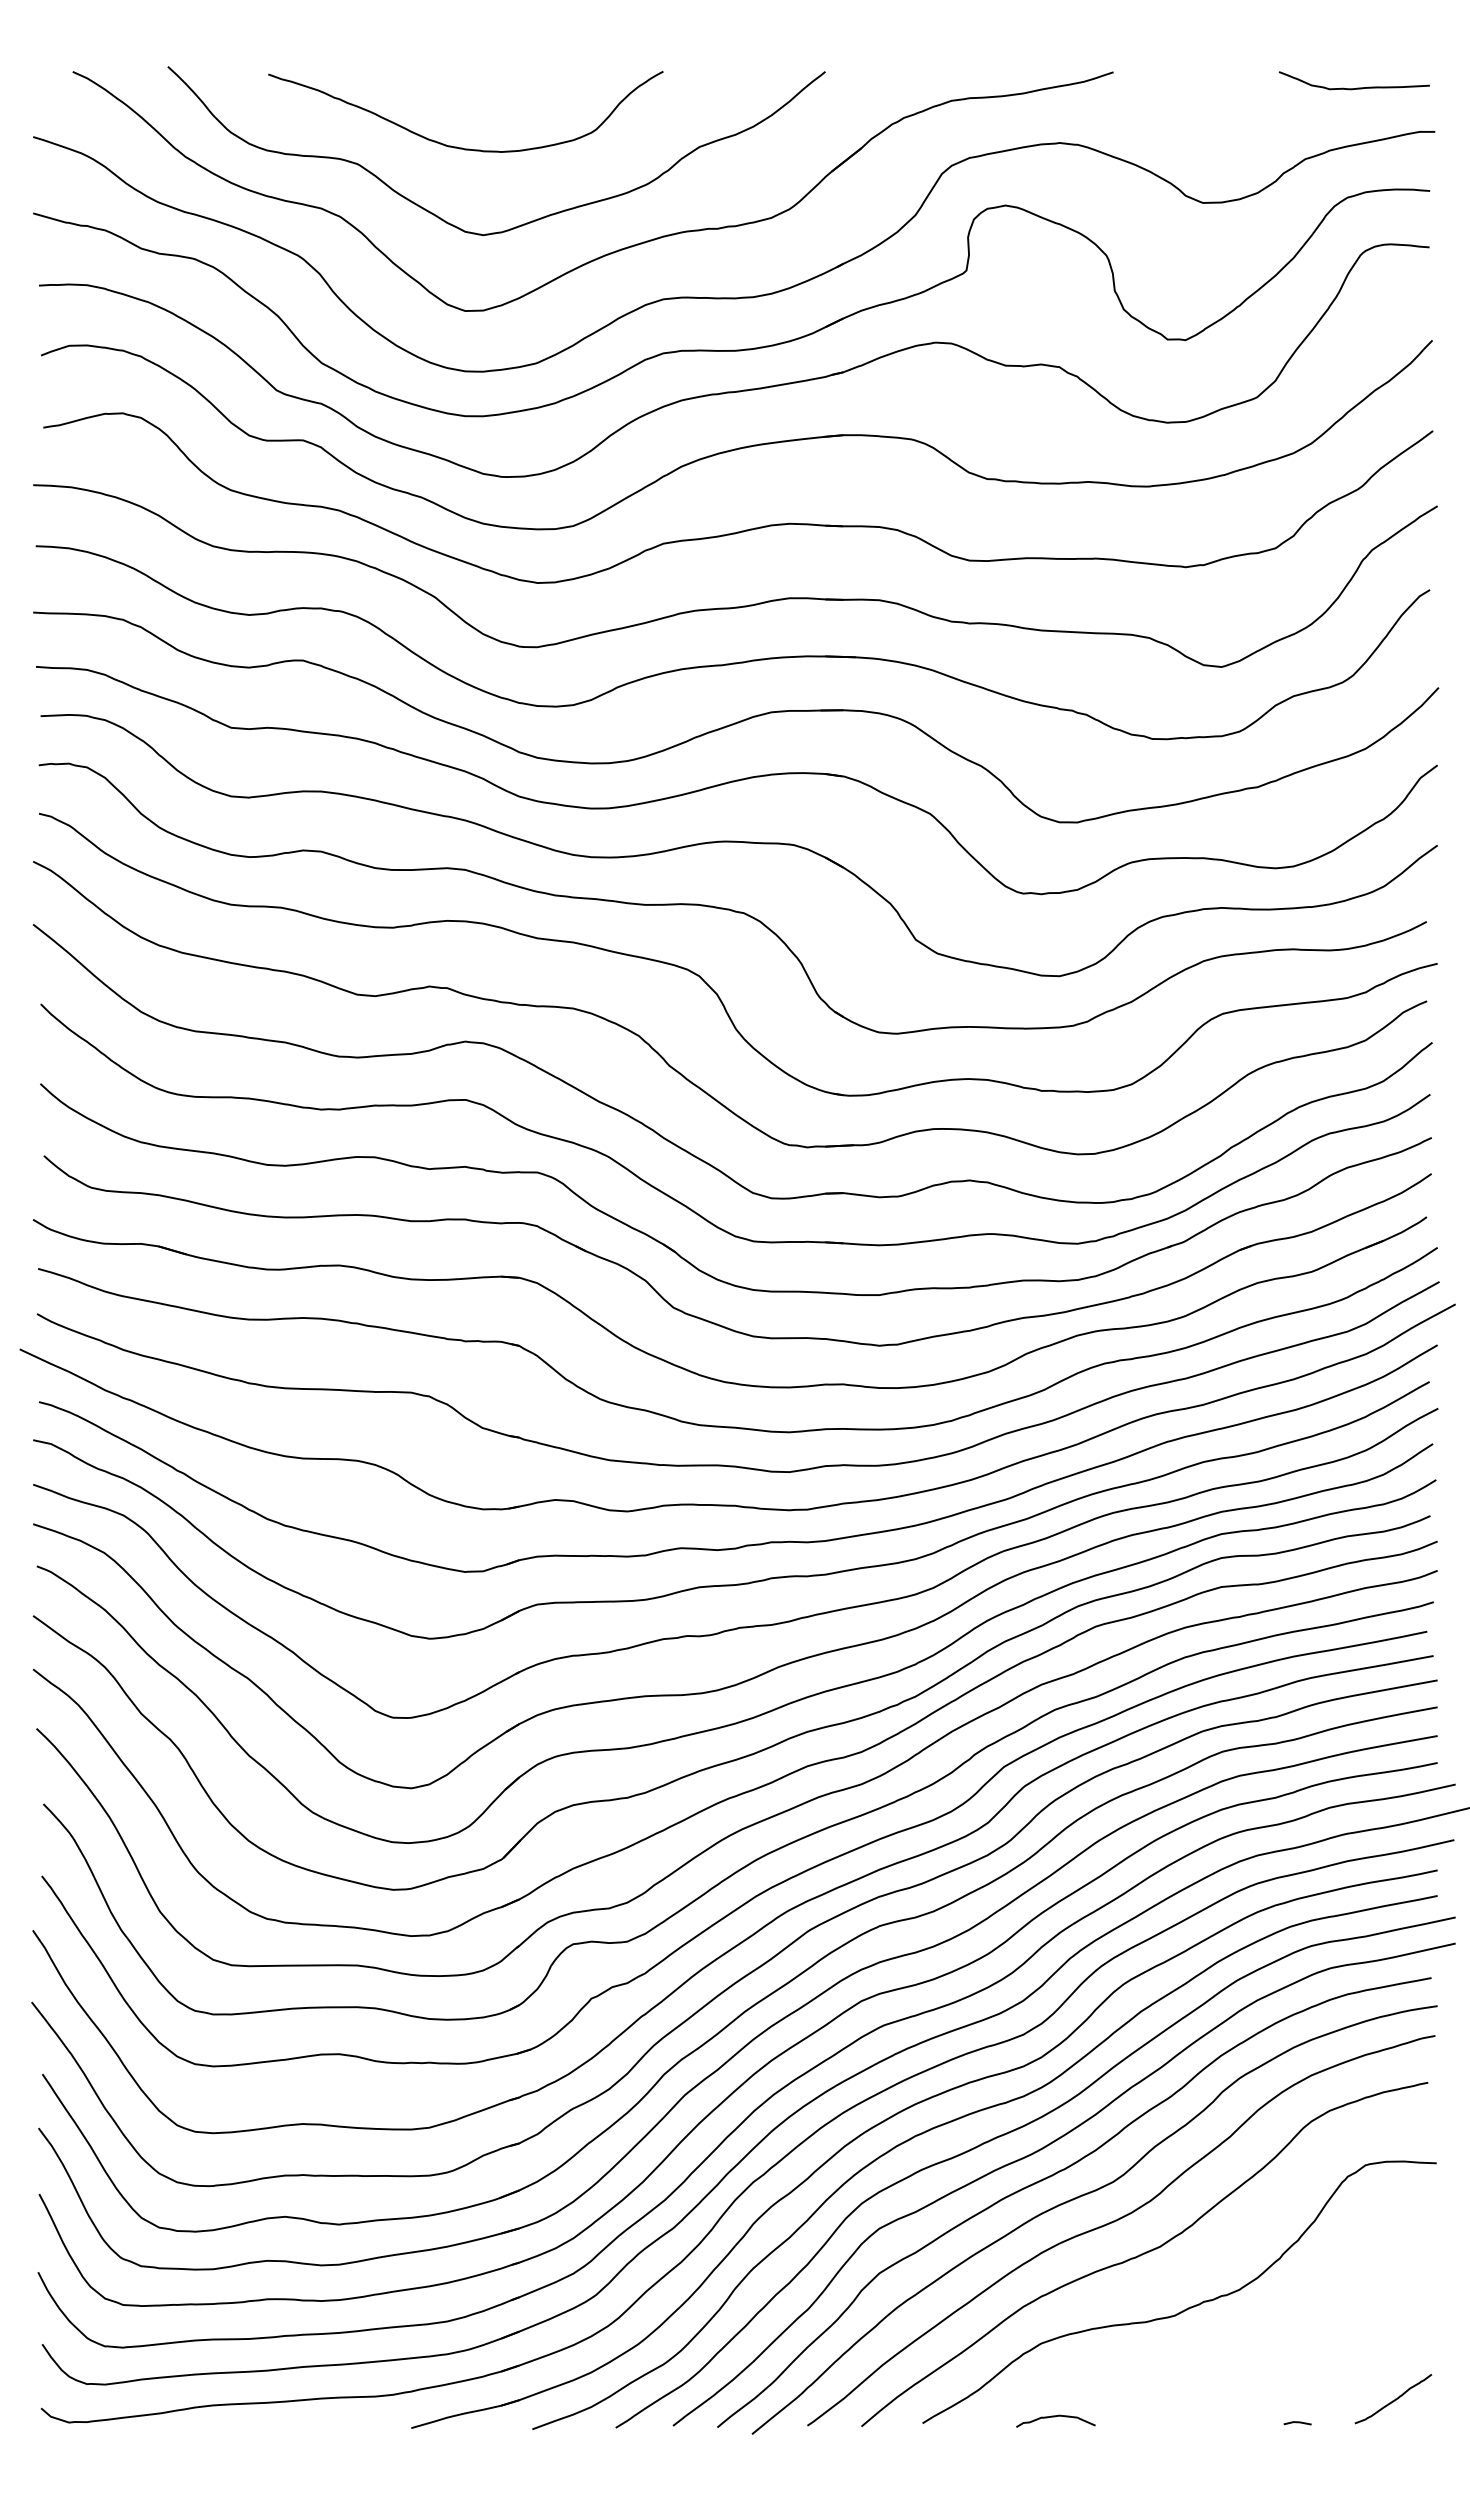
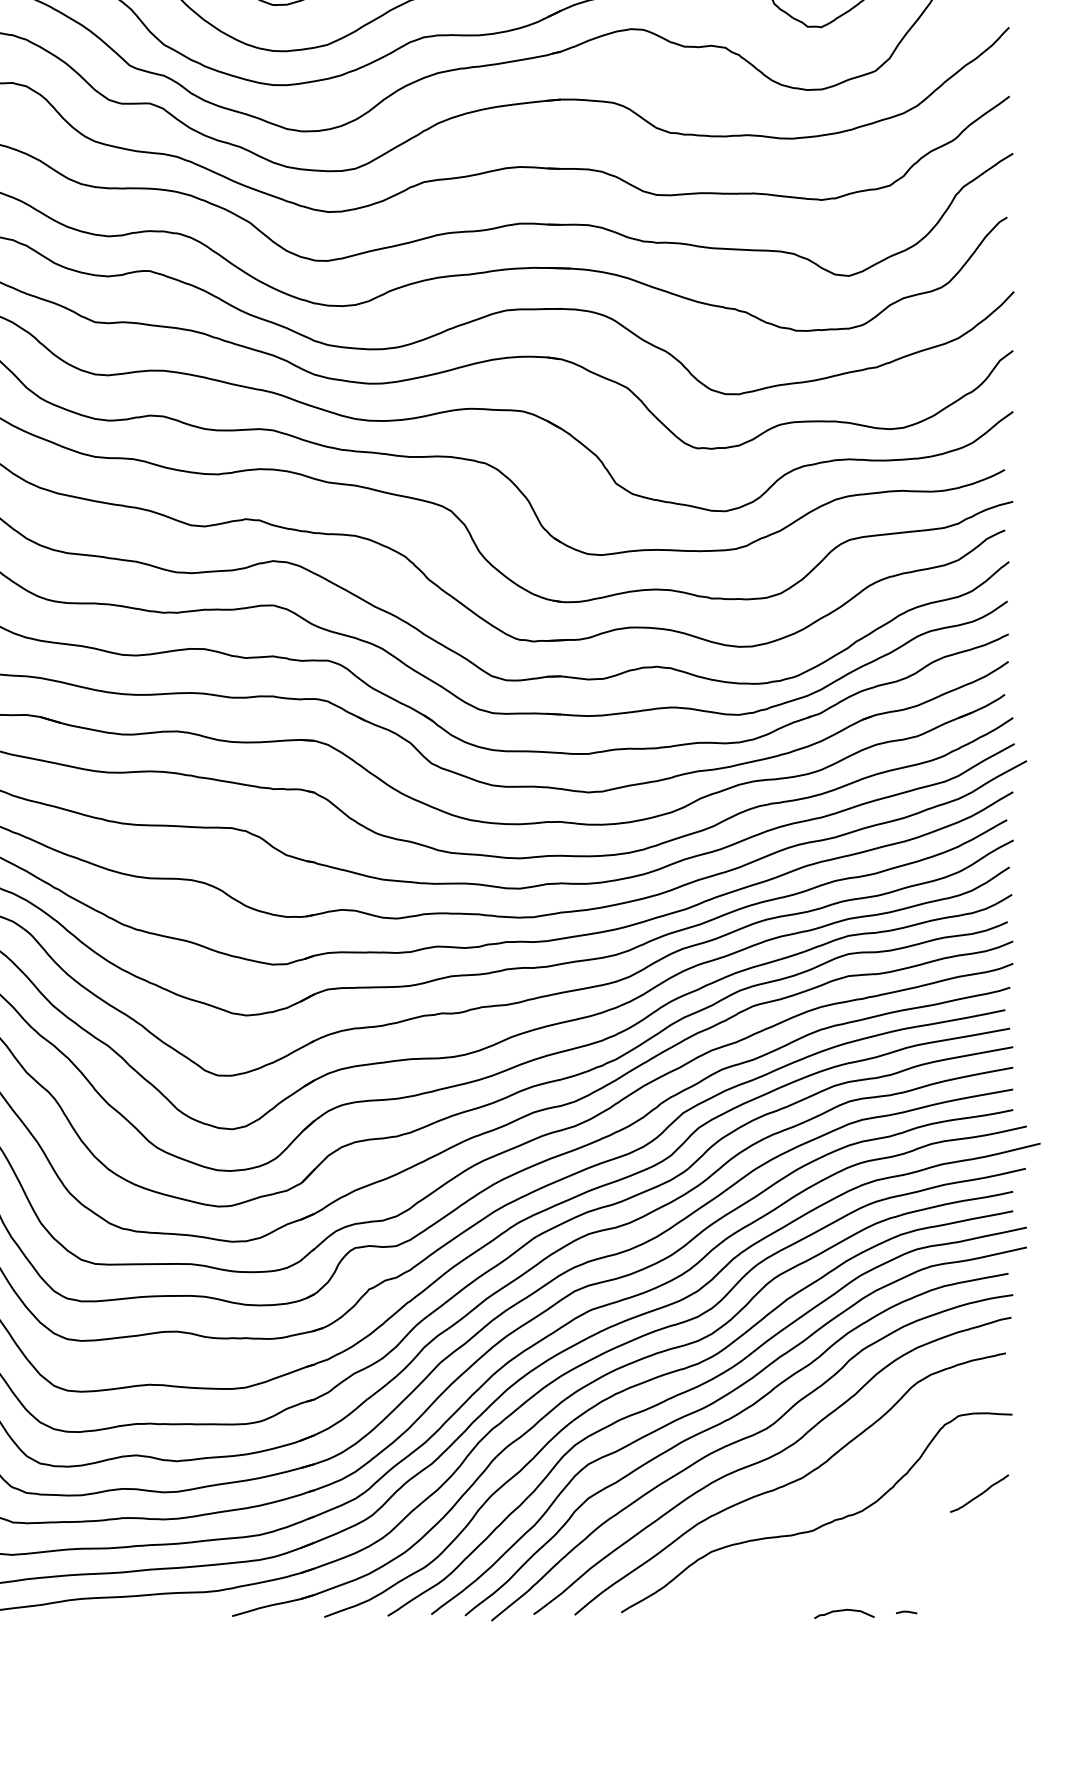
curve: (1394, 2399) -> (980, 1493), moved
curve: (1055, 2417) -> (844, 1611), moved

